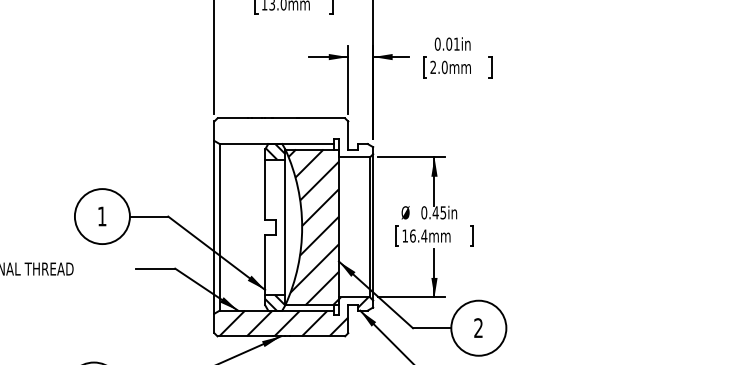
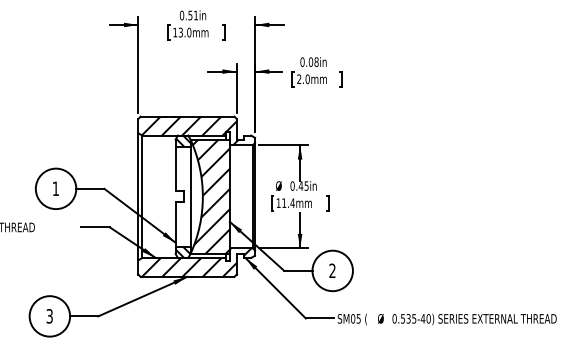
text: (456, 43) -> (316, 61), 0.01in -> 0.08in
hatch: (283, 137) -> (189, 130), added
text: (413, 235) -> (284, 202), 16.4mm -> 11.4mm

